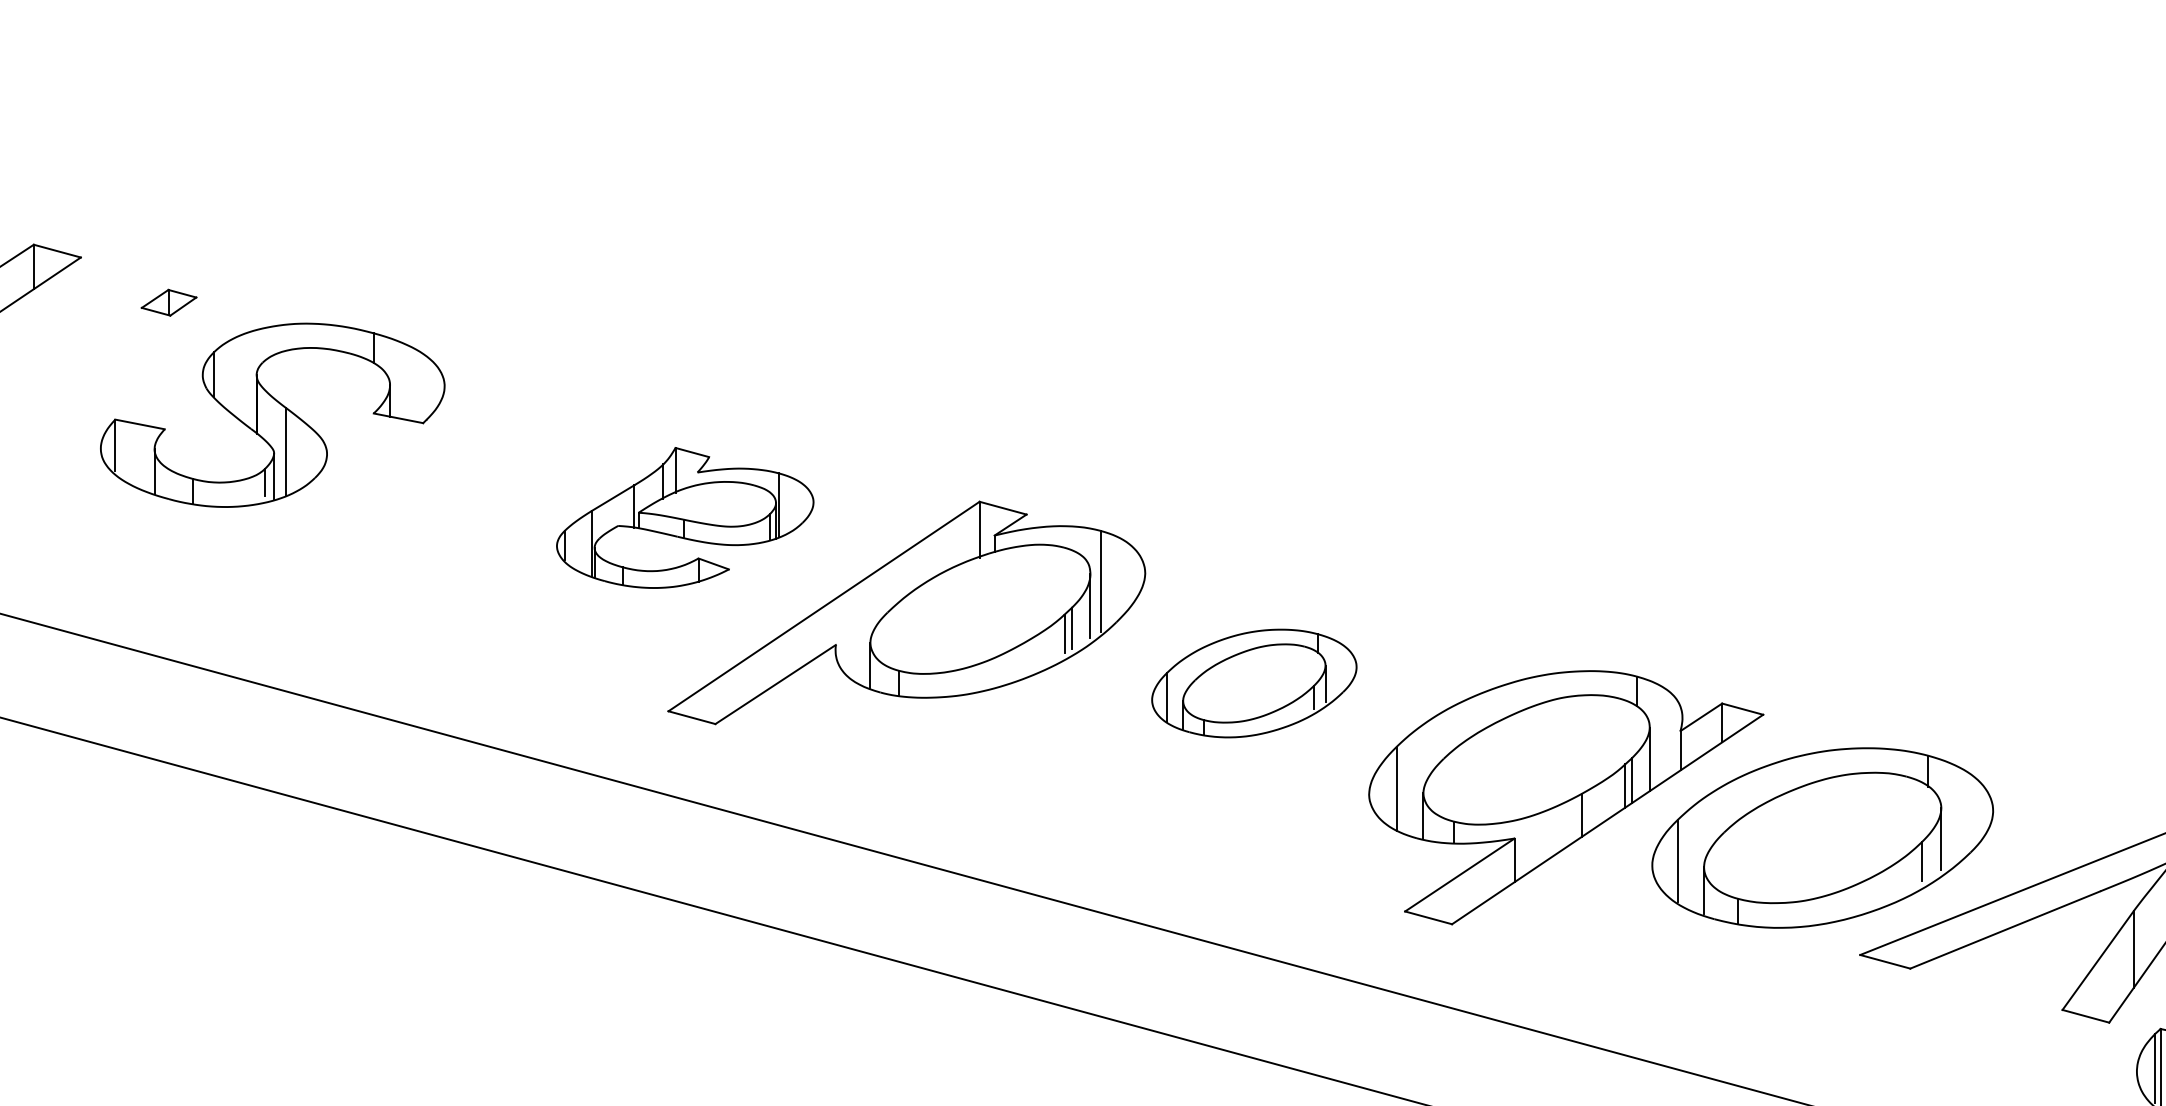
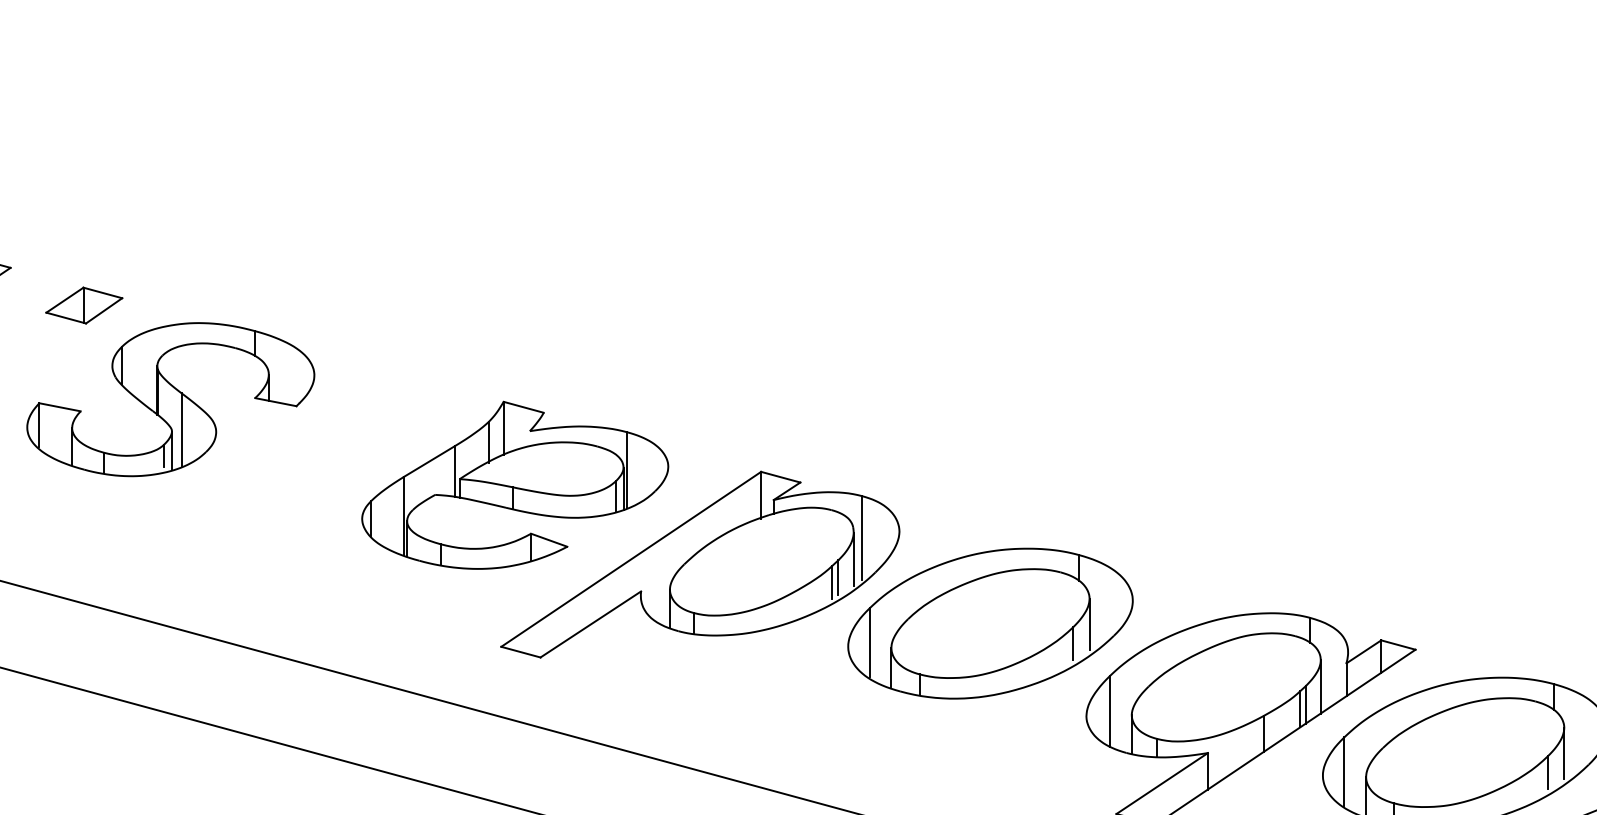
part: (168, 302) -> (83, 305), size x1.67
part: (685, 517) -> (515, 484), size x1.43
part: (1254, 683) -> (990, 623), size x1.67

